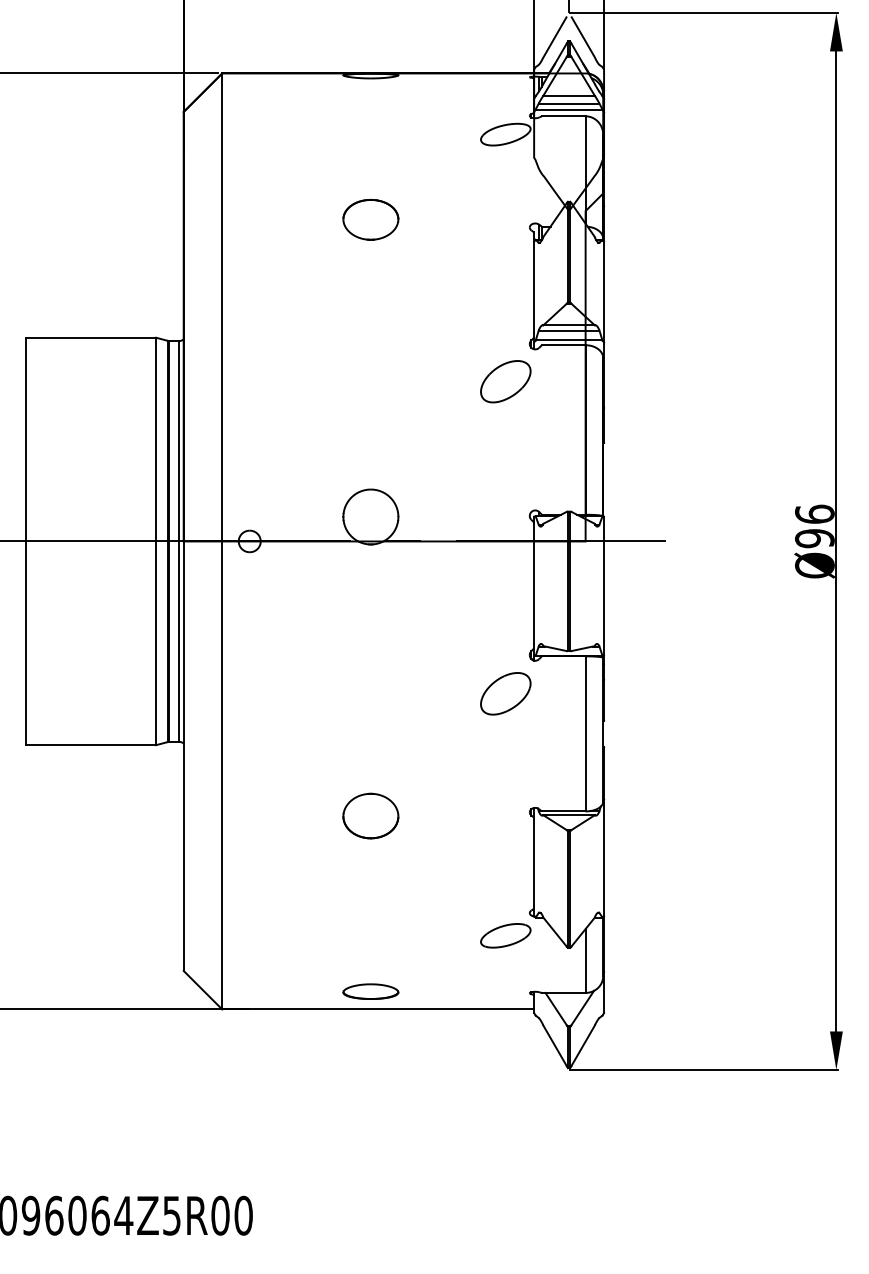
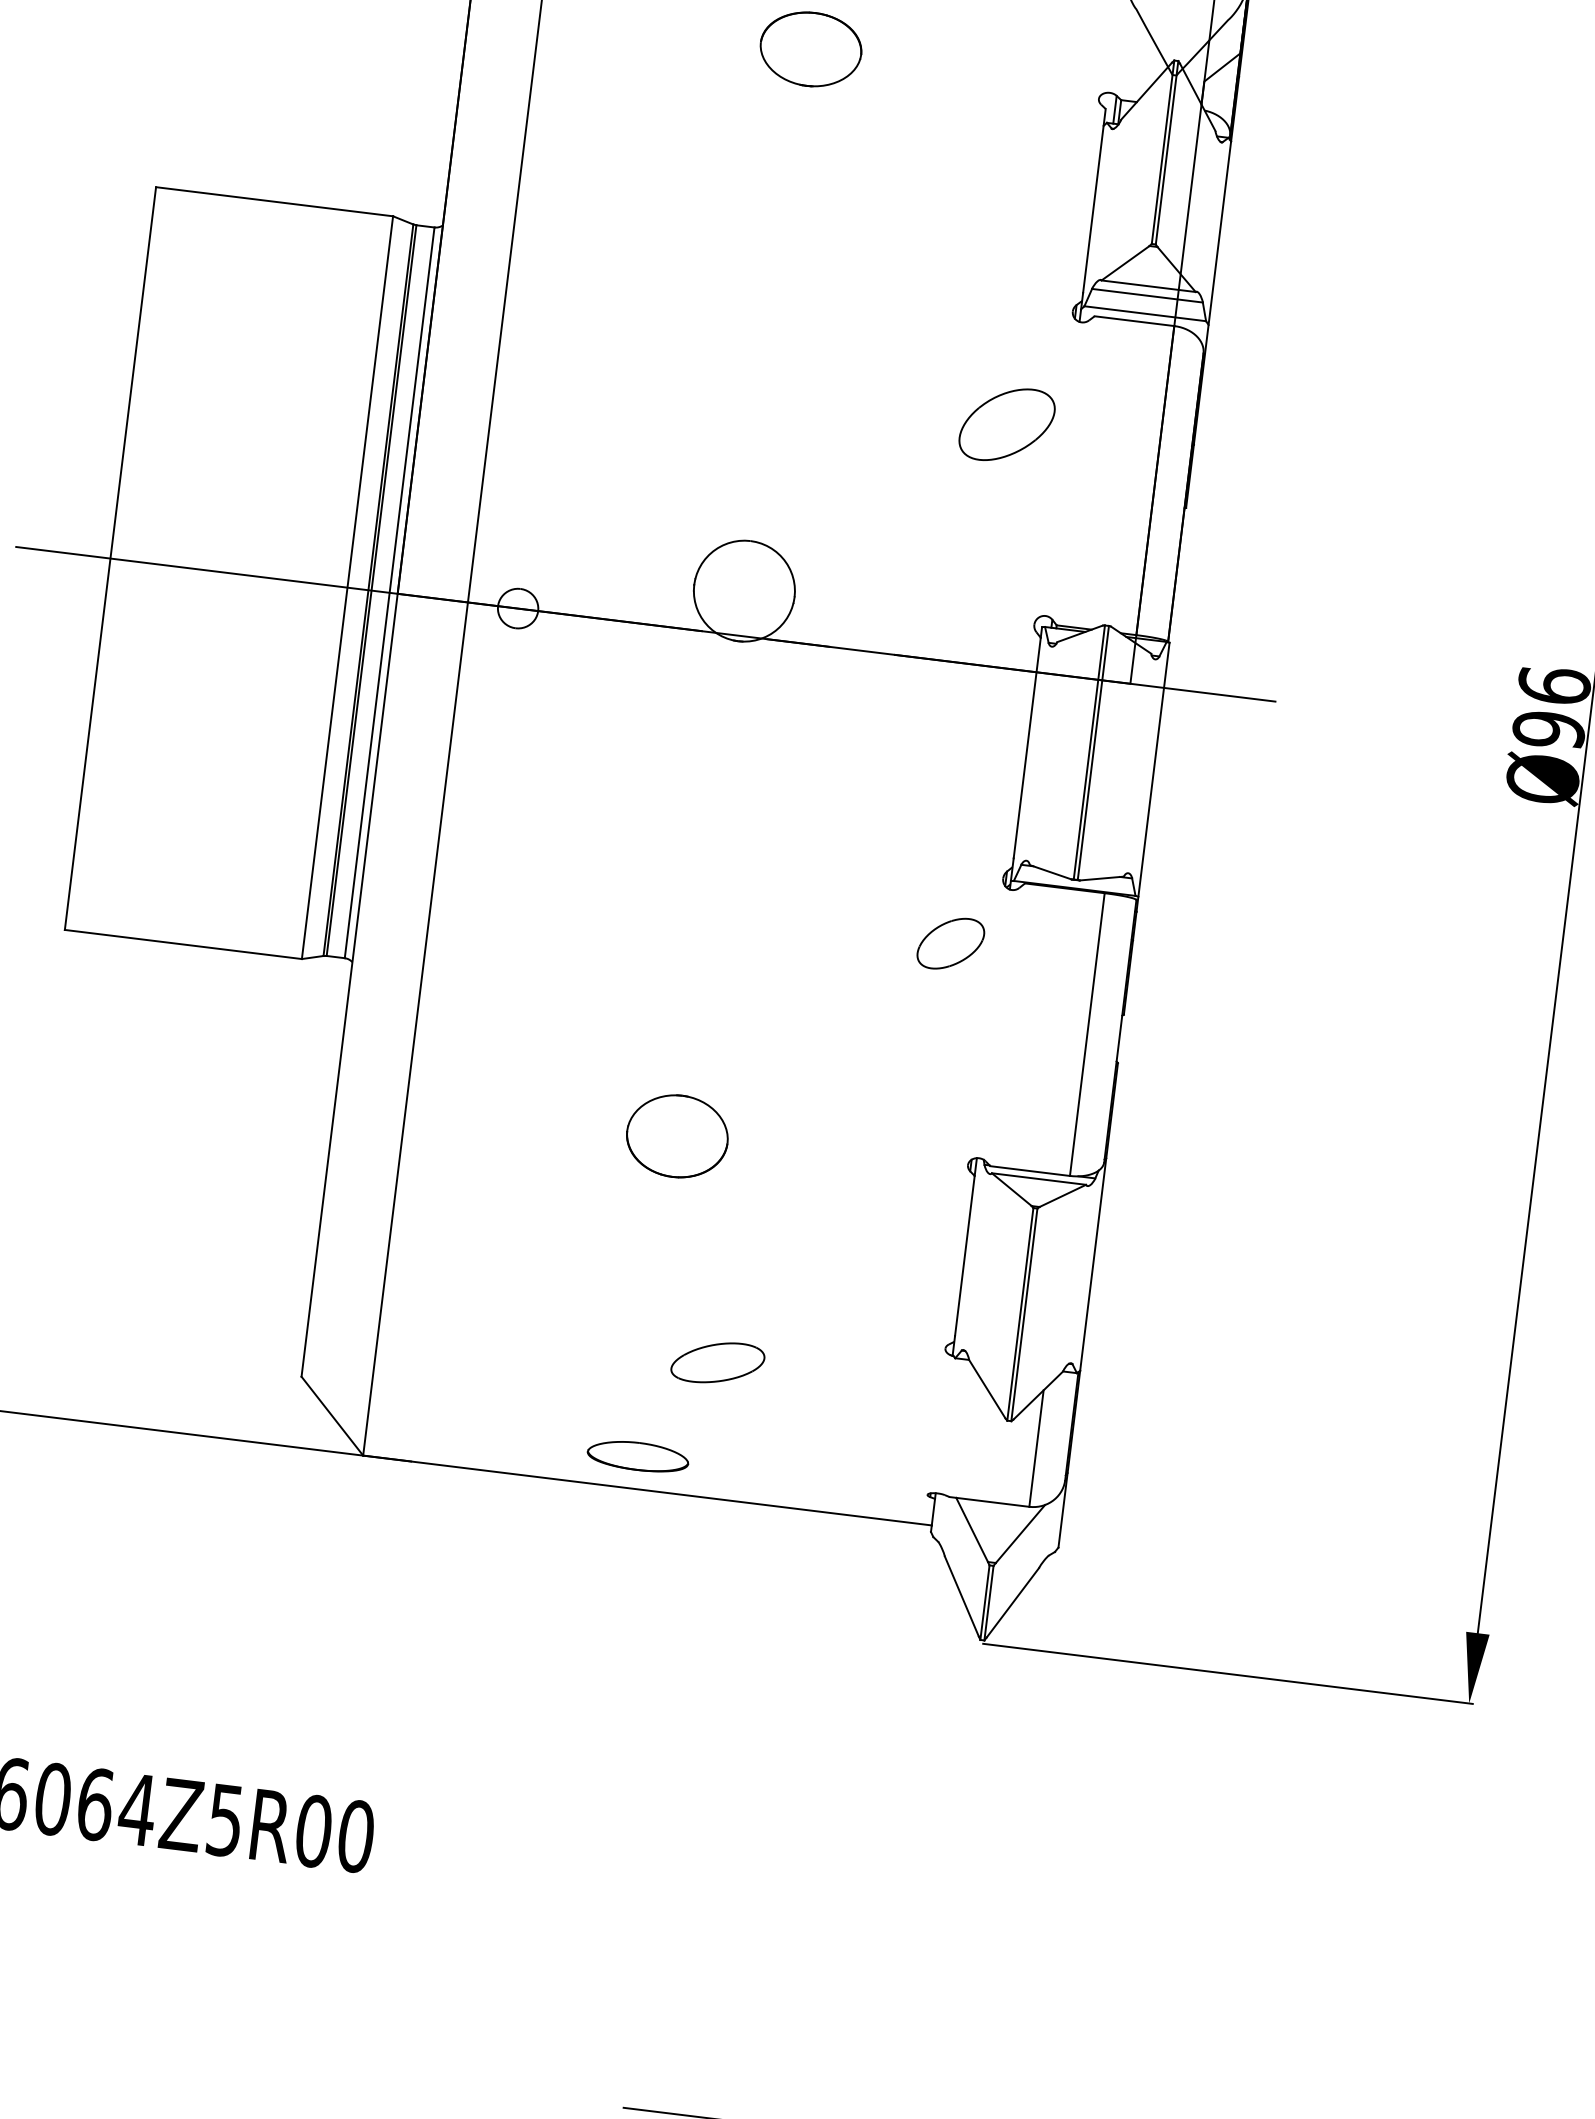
part: (505, 381) -> (1006, 424), moved
part: (505, 693) -> (950, 943), size x0.7
part: (505, 935) -> (717, 1362), moved

